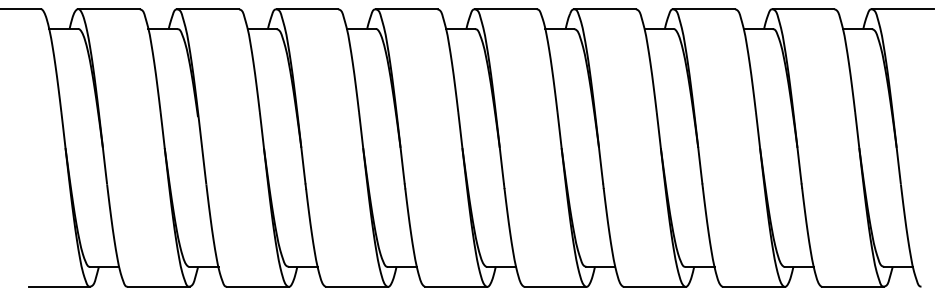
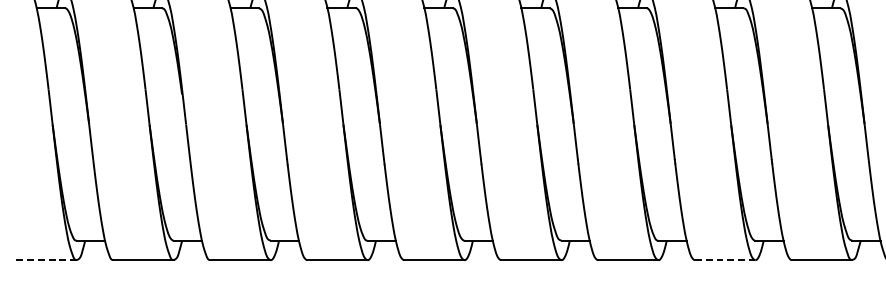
line: (59, 286) -> (46, 259), solid -> dashed
line: (753, 286) -> (724, 259), solid -> dashed

